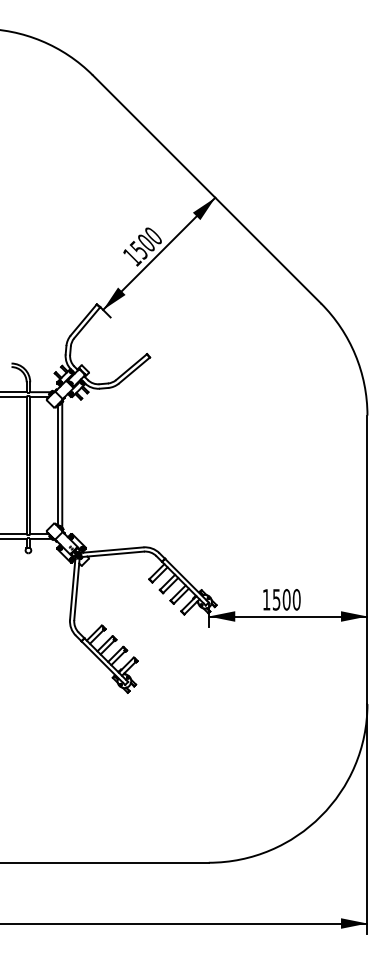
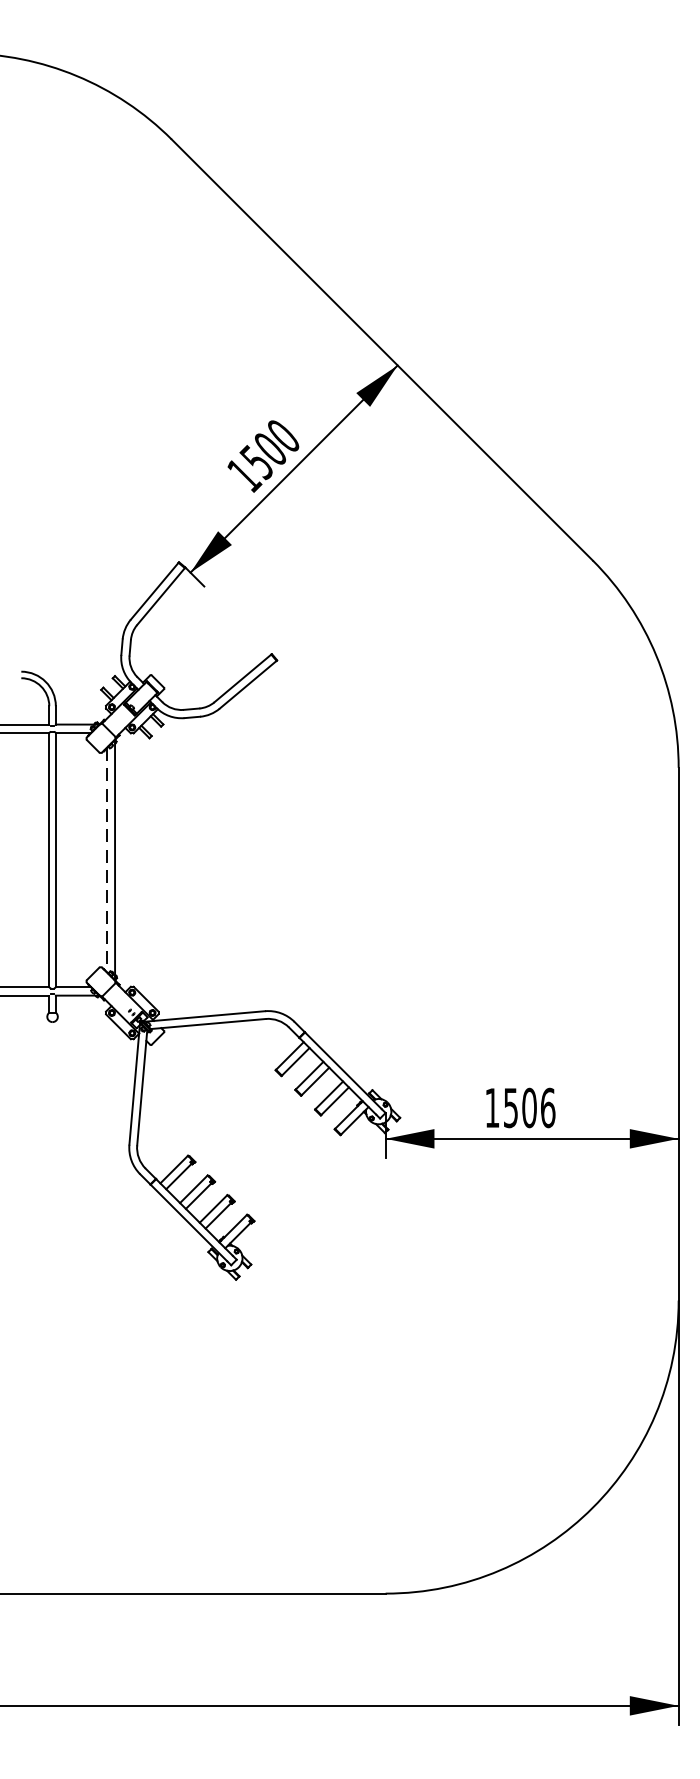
line: (57, 465) -> (106, 859), solid -> dashed
text: (296, 599) -> (547, 1107), 1500 -> 1506

